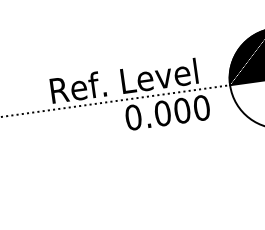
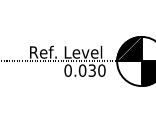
text: (182, 110) -> (92, 70), 0.000 -> 0.030

